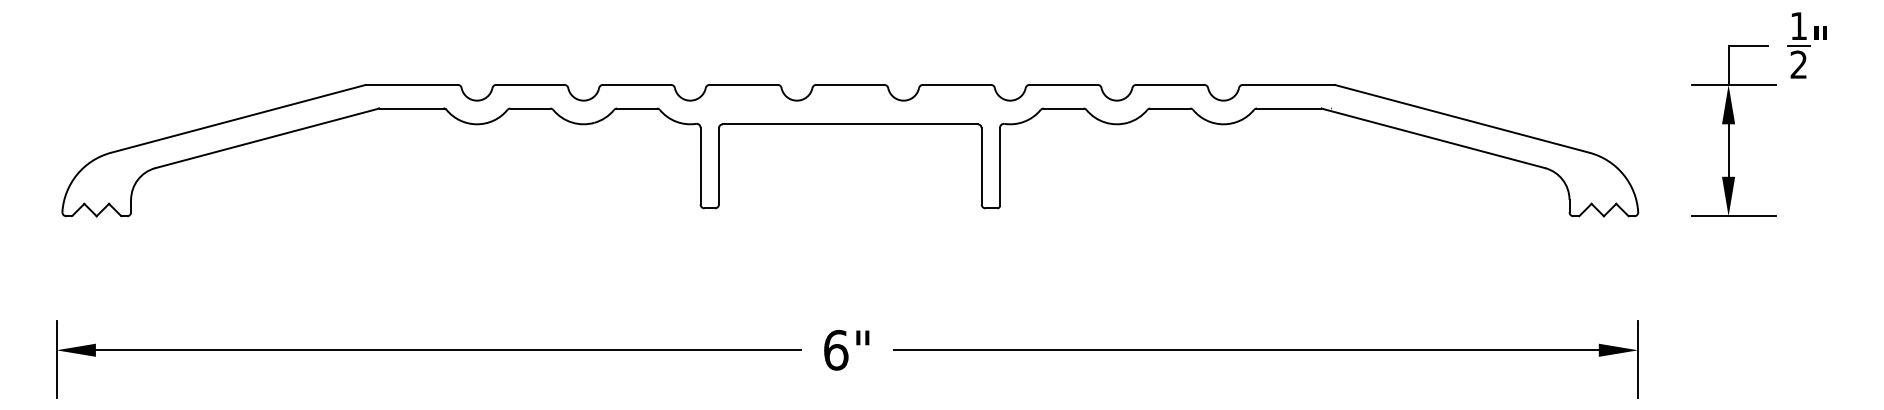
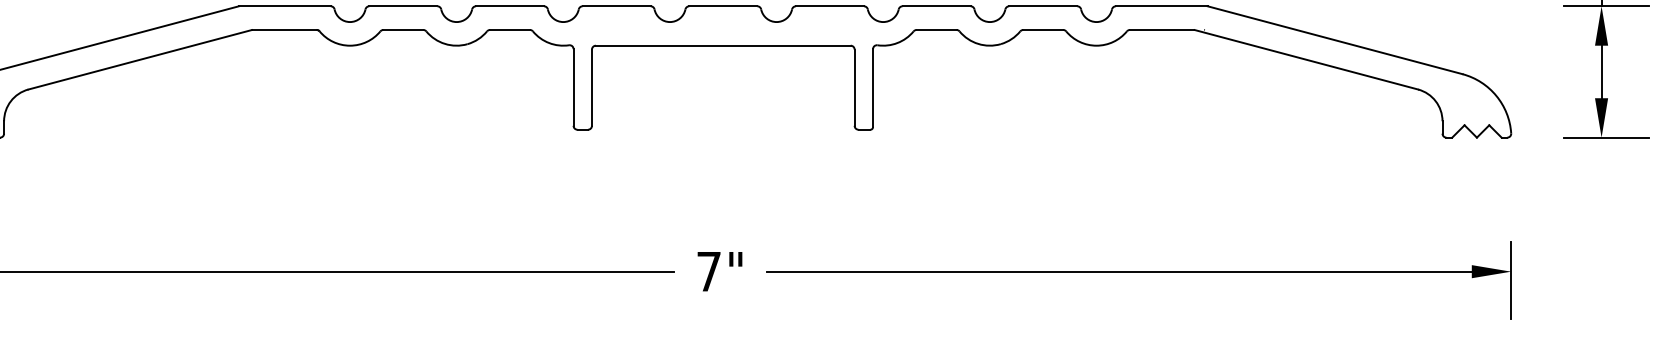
text: (836, 350) -> (709, 271), 6" -> 7"

